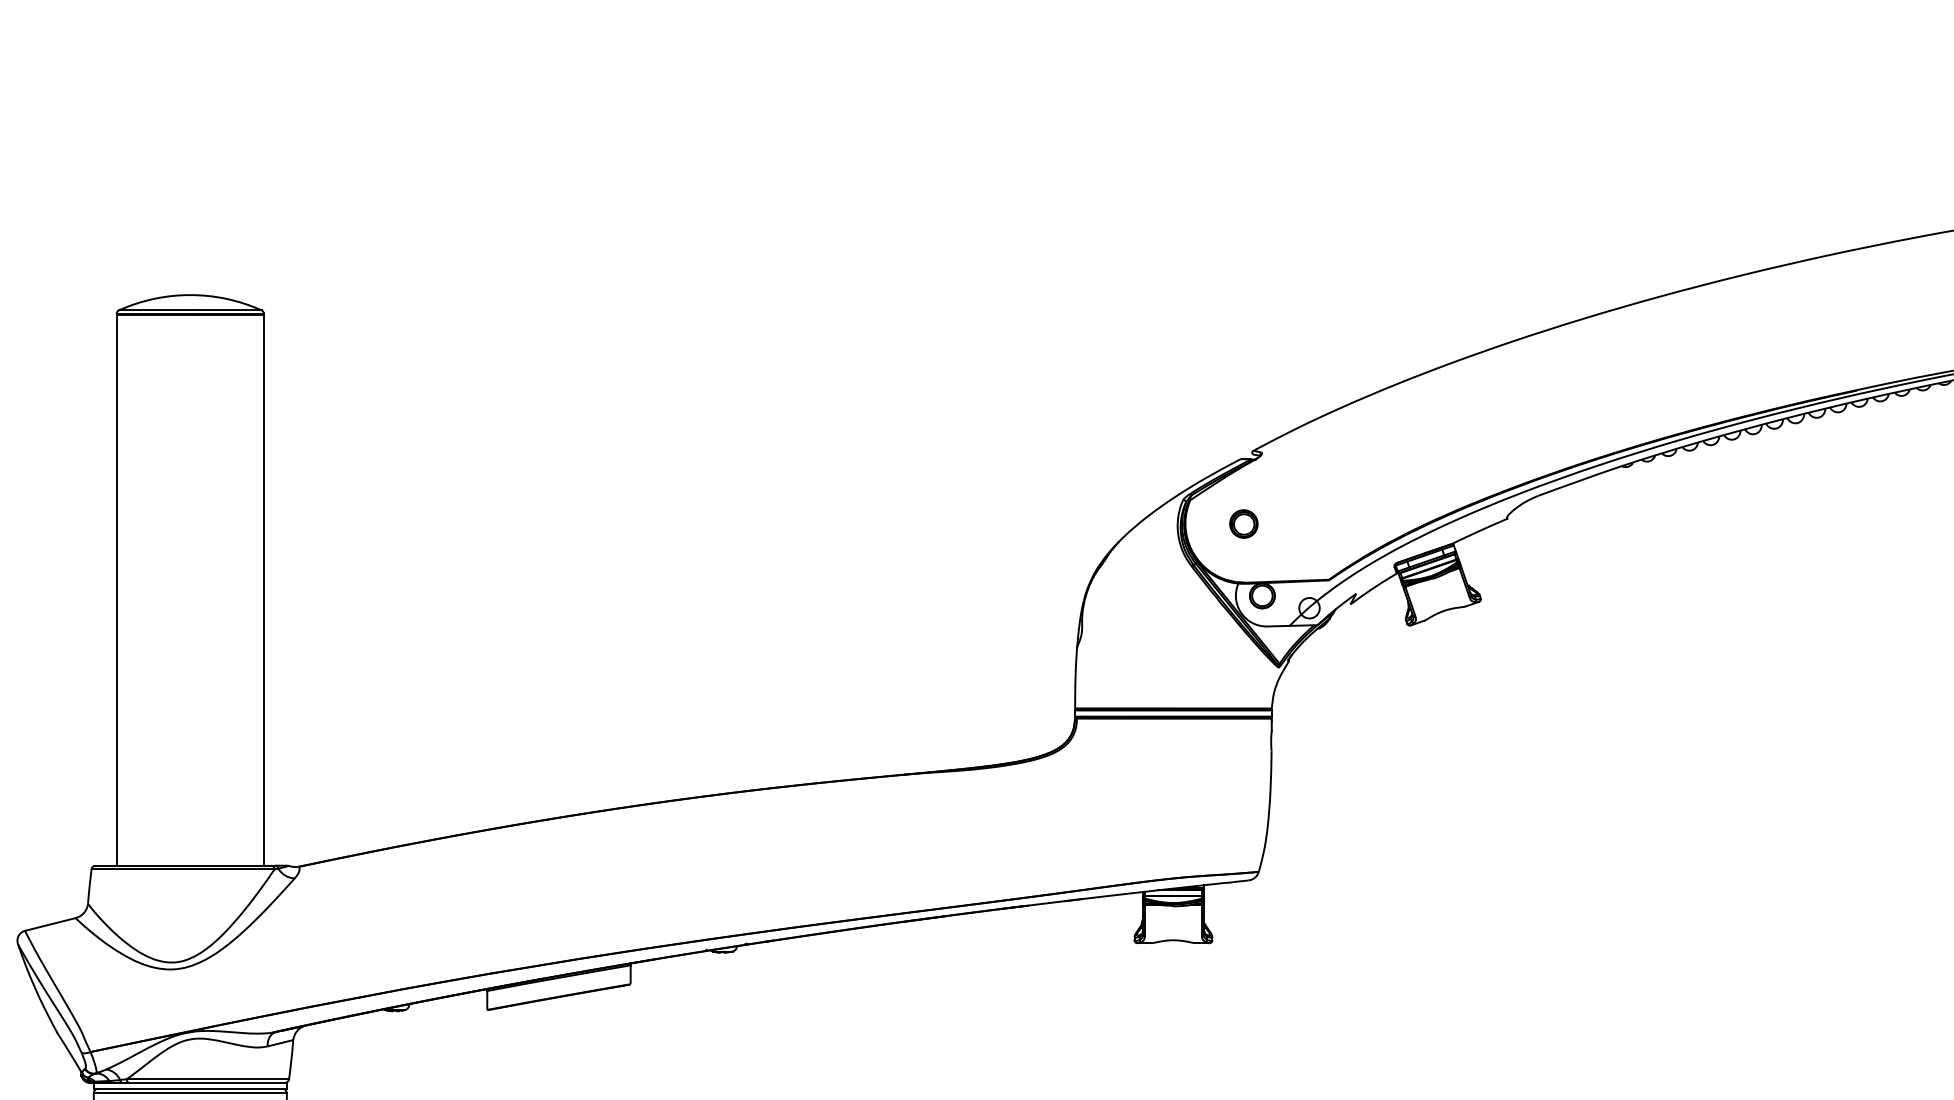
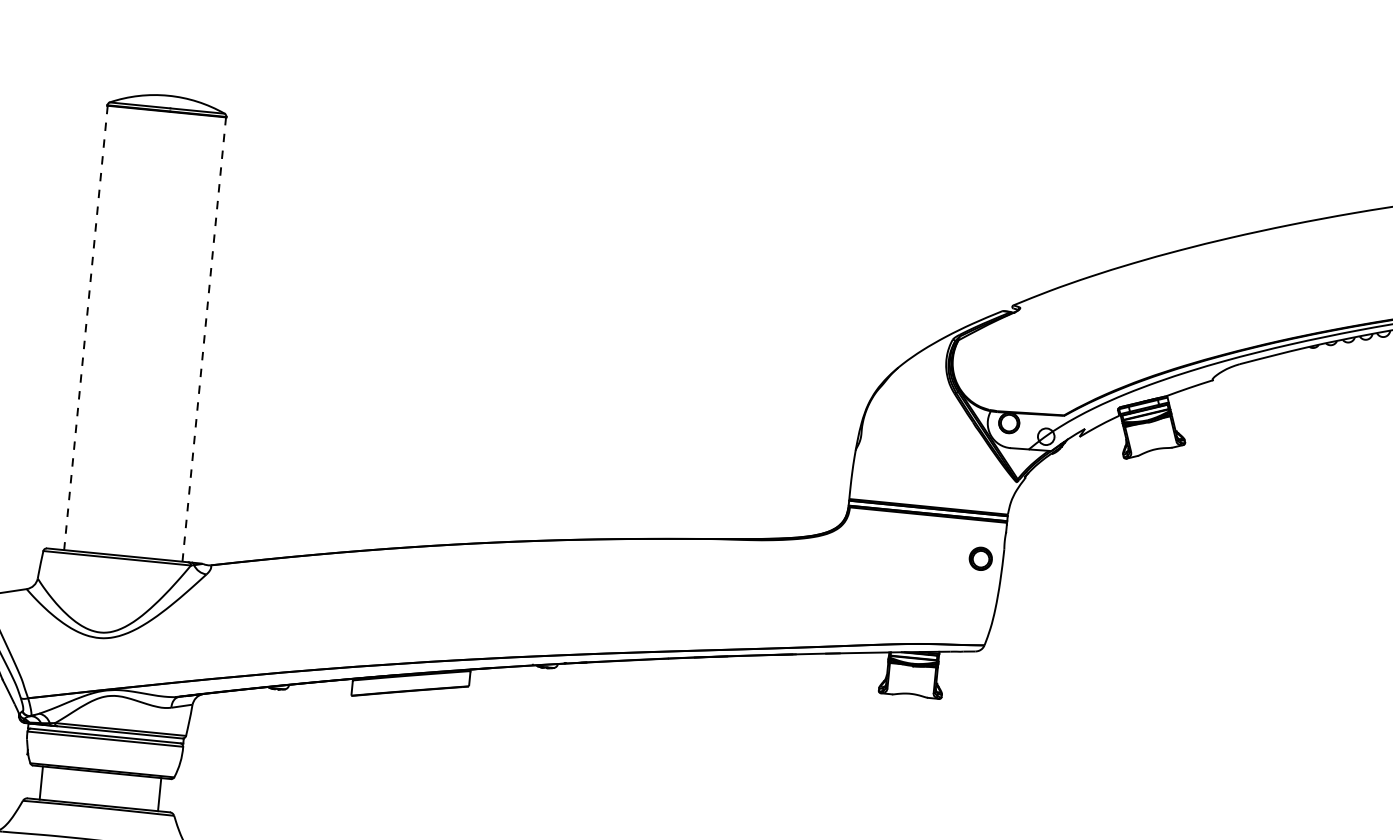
part: (1243, 523) -> (980, 558), moved
line: (263, 589) -> (204, 338), solid -> dashed
line: (116, 590) -> (85, 328), solid -> dashed

